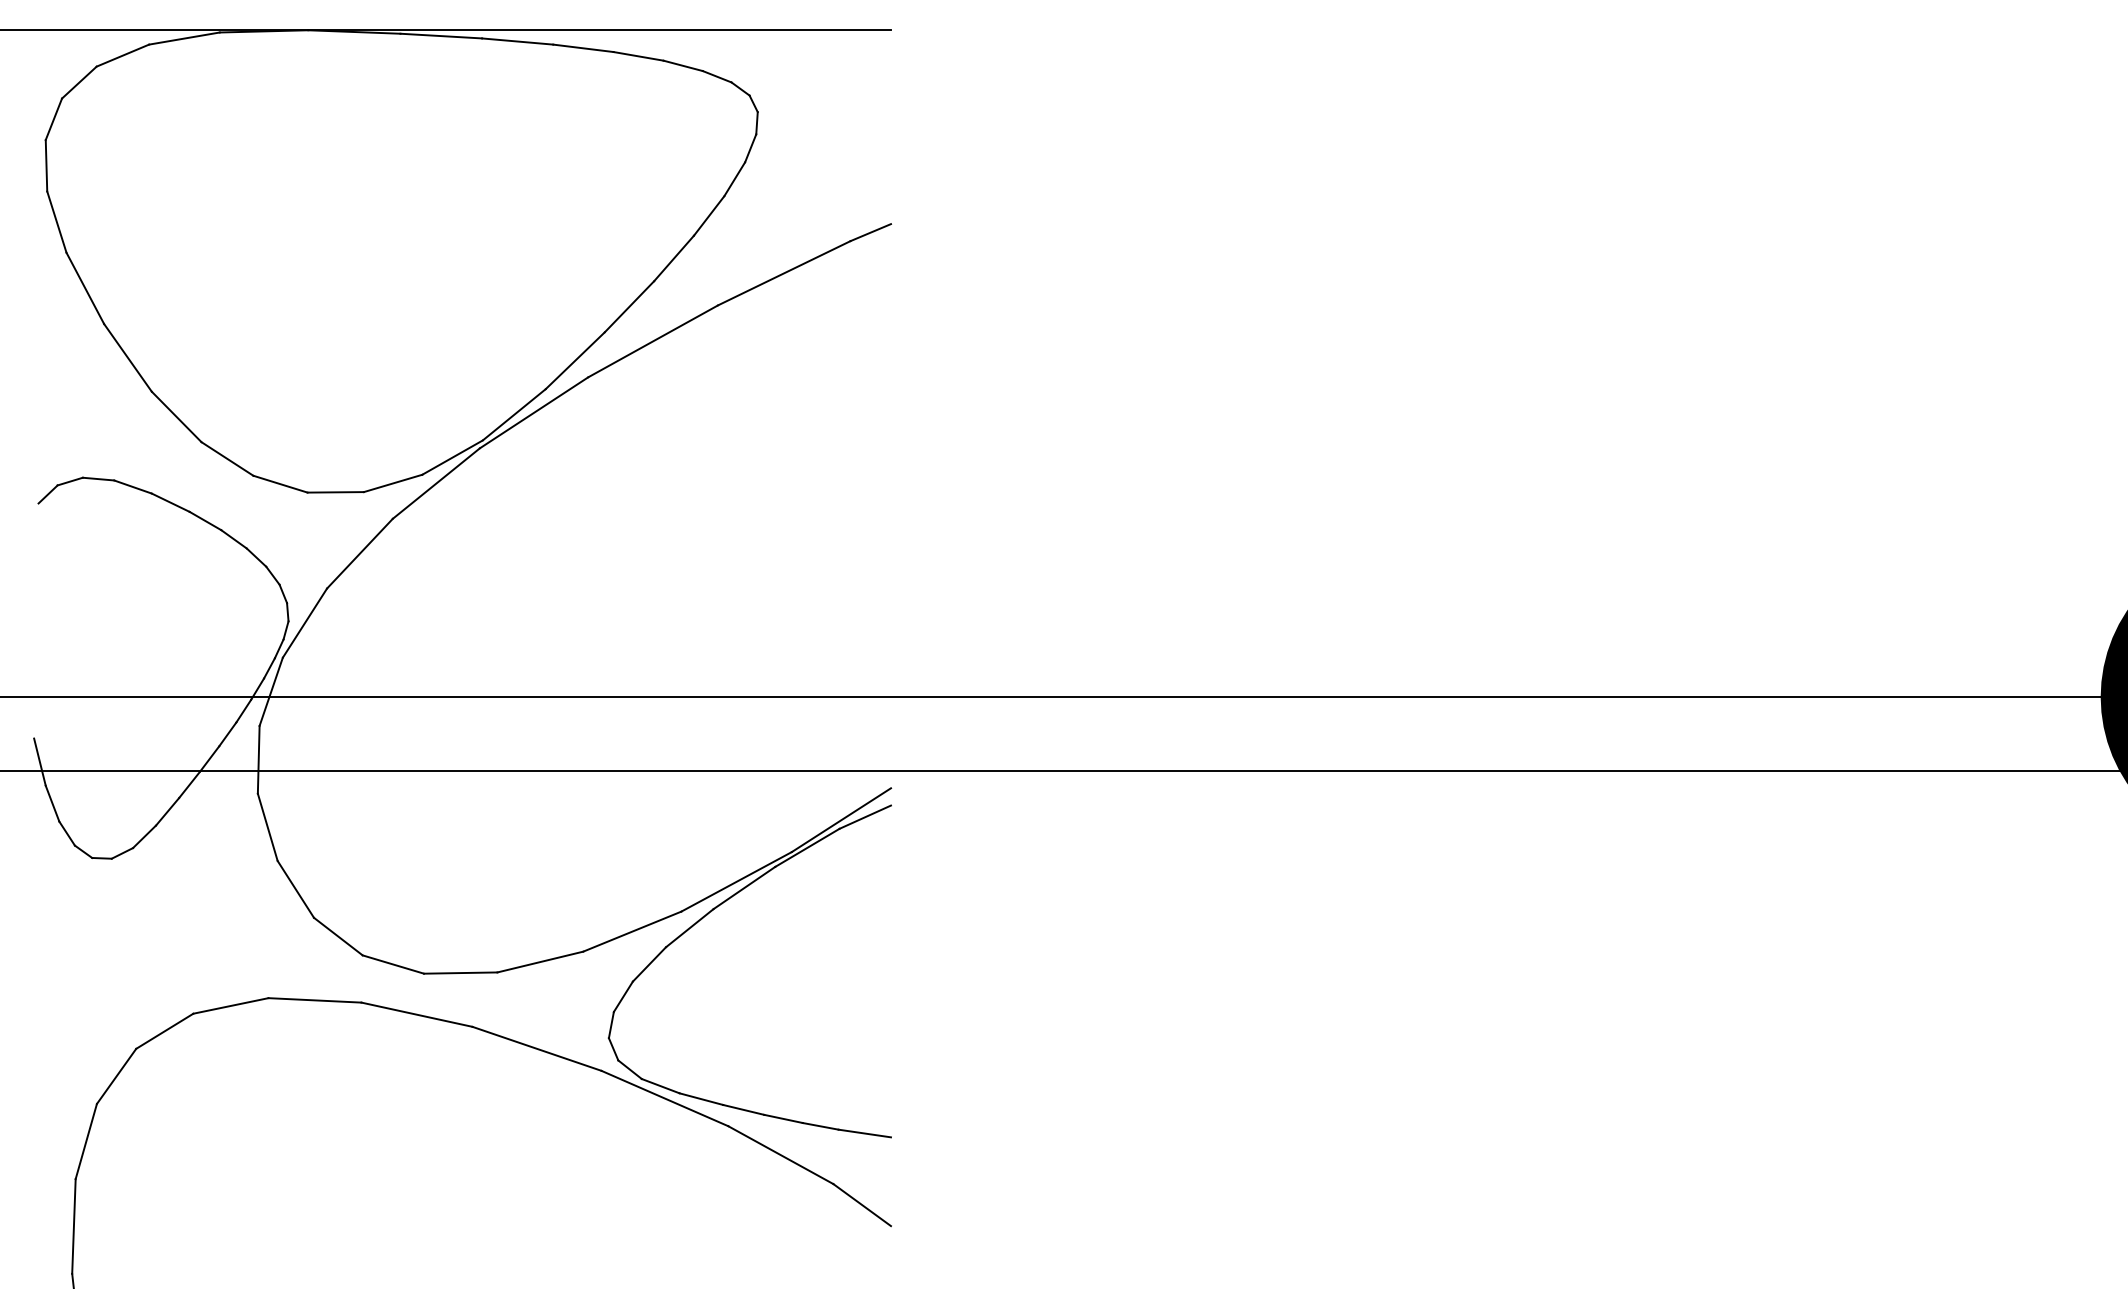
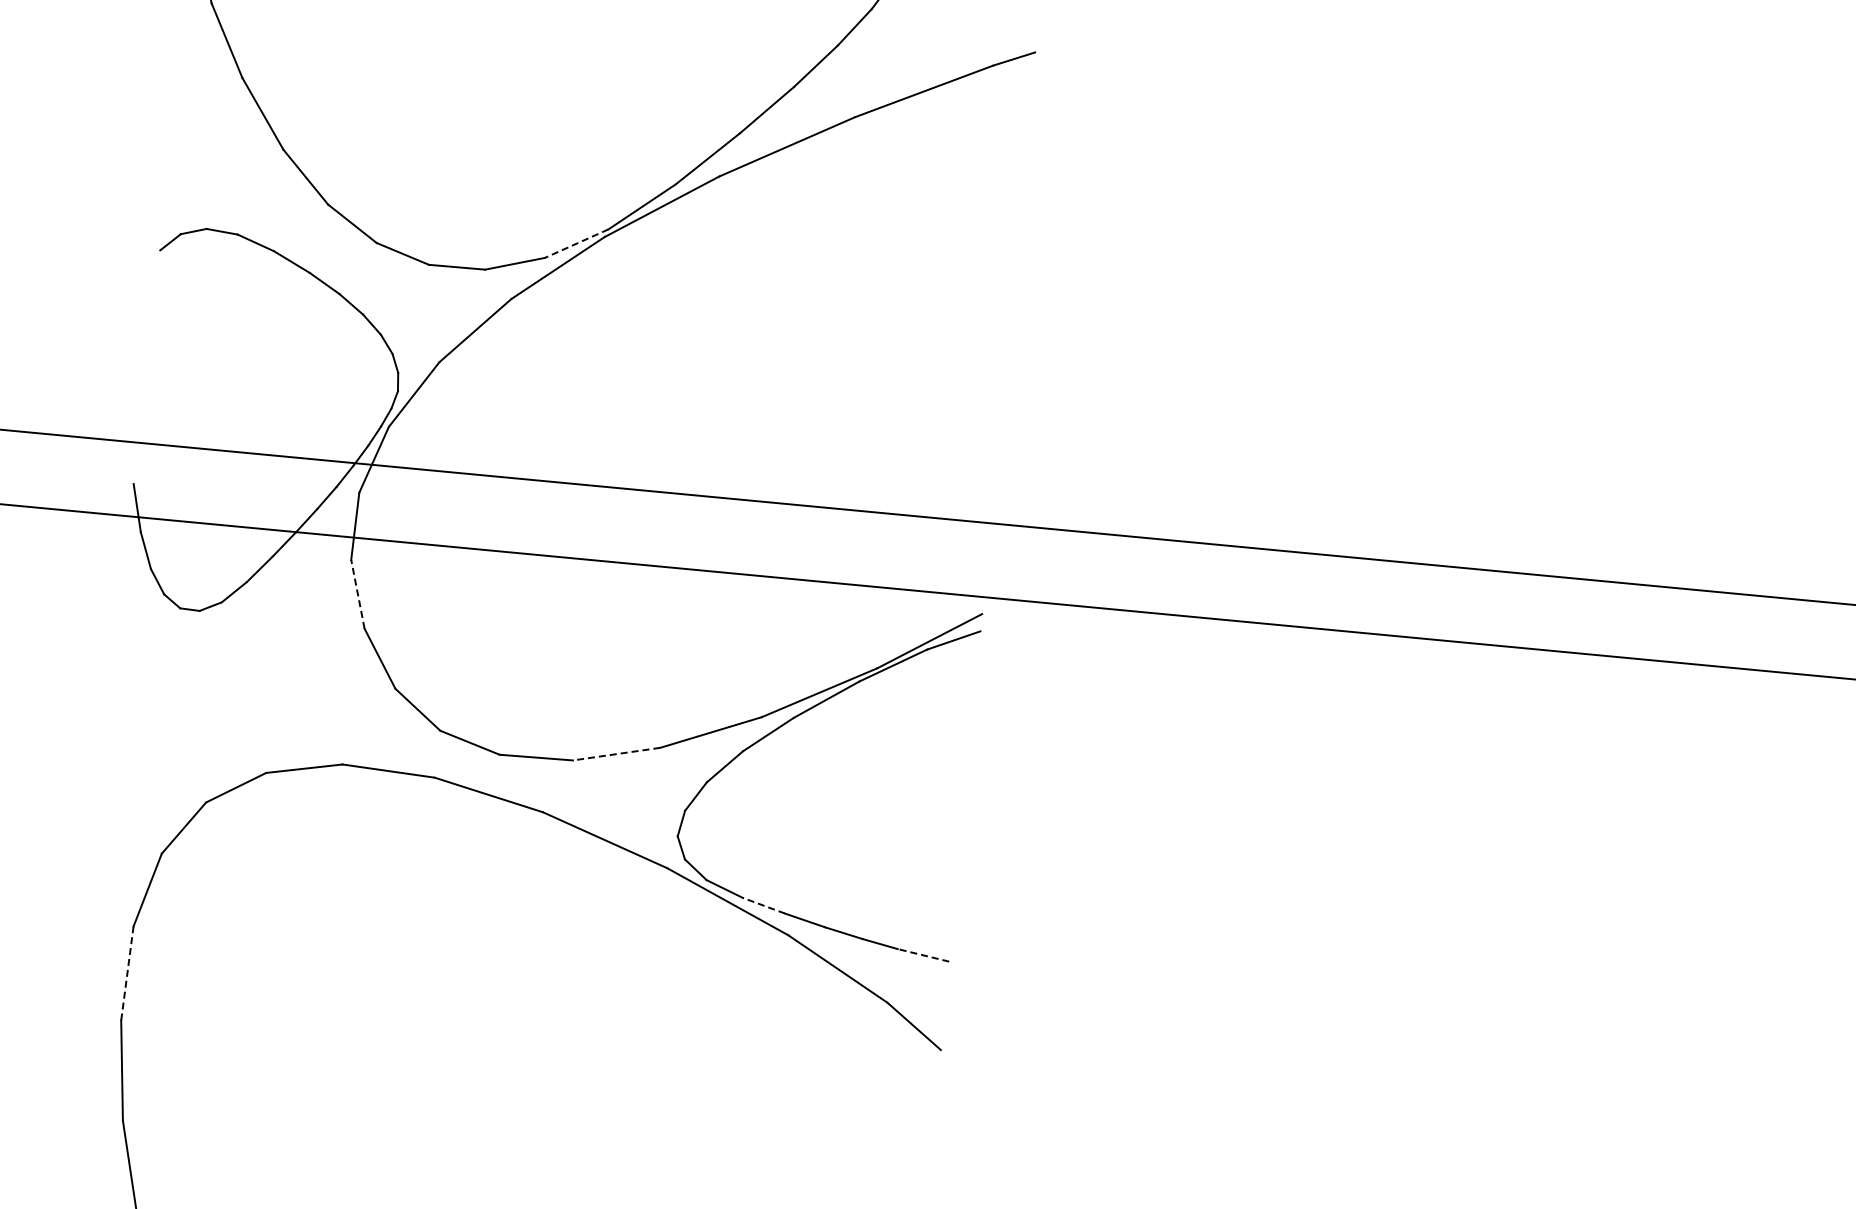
line: (452, 457) -> (576, 243), solid -> dashed
line: (267, 826) -> (357, 593), solid -> dashed
line: (539, 962) -> (615, 754), solid -> dashed
line: (701, 1099) -> (764, 906), solid -> dashed
line: (864, 1133) -> (923, 955), solid -> dashed
line: (73, 1225) -> (127, 972), solid -> dashed

